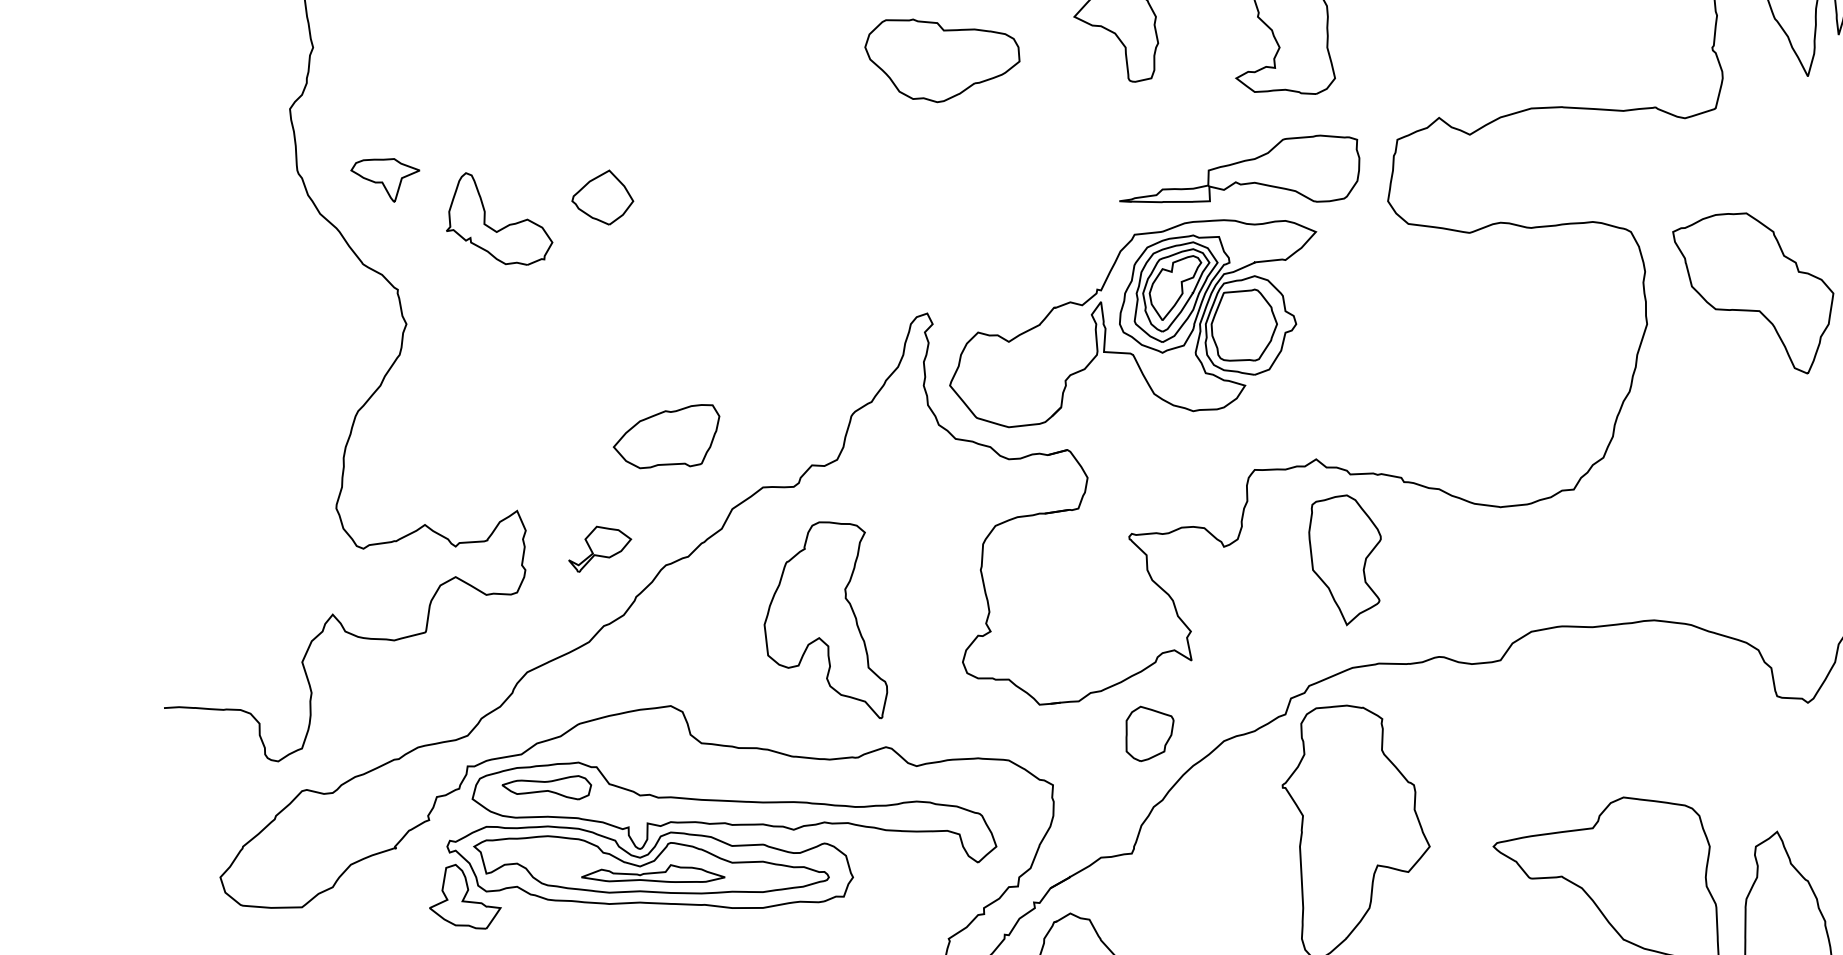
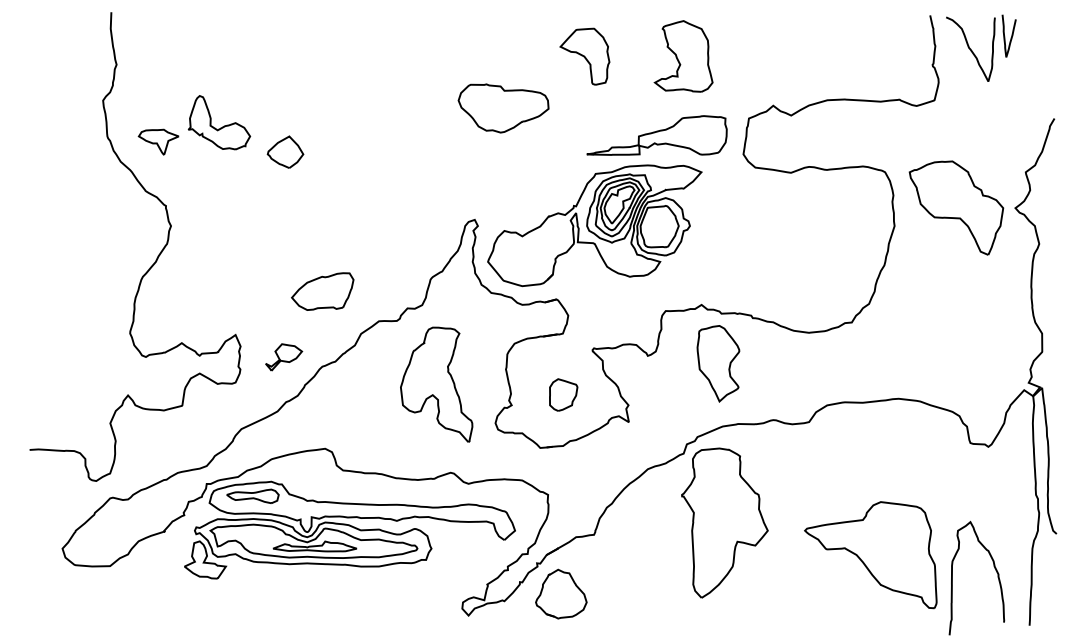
part: (942, 60) -> (503, 108), moved
part: (499, 218) -> (219, 122), moved
part: (825, 619) -> (436, 384), moved
part: (1149, 733) -> (563, 394), moved

